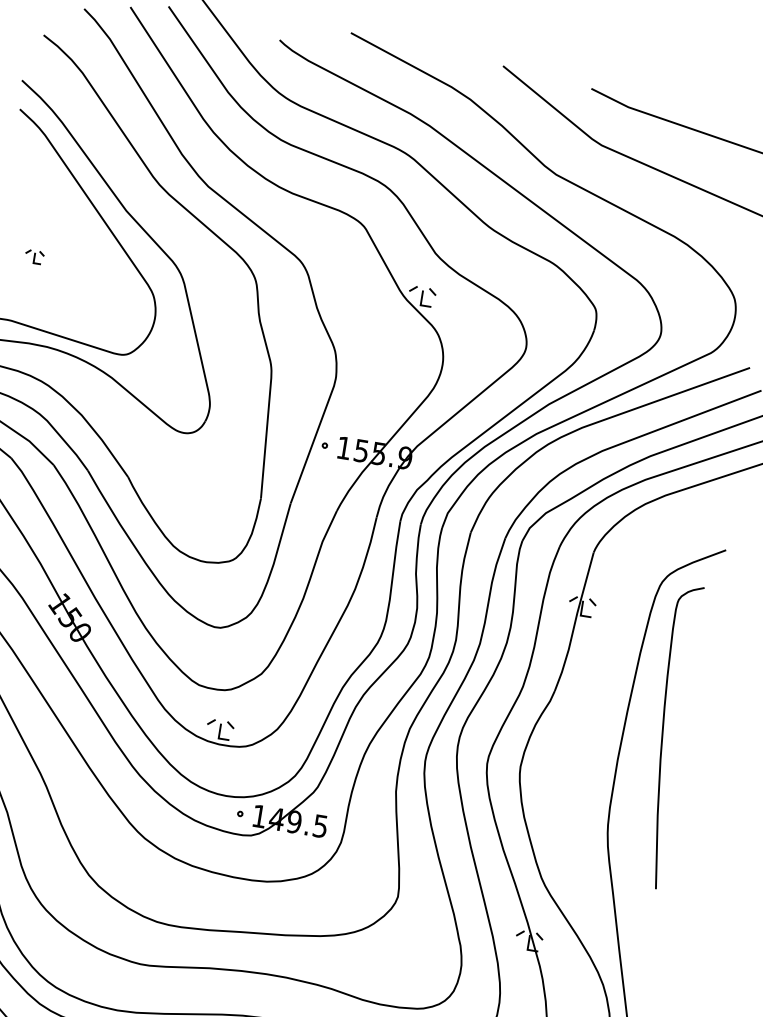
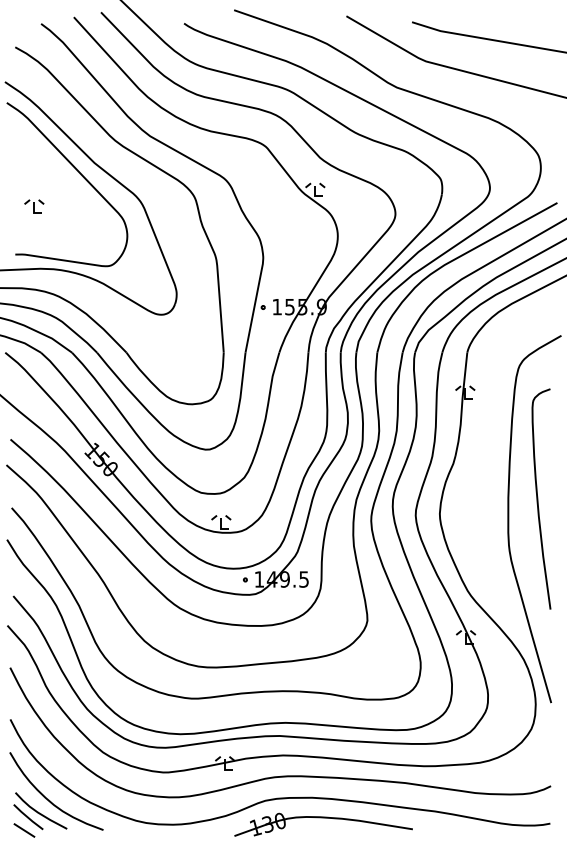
part: (34, 257) -> (34, 206), size x1.43
curve: (664, 734) -> (538, 498), moved

